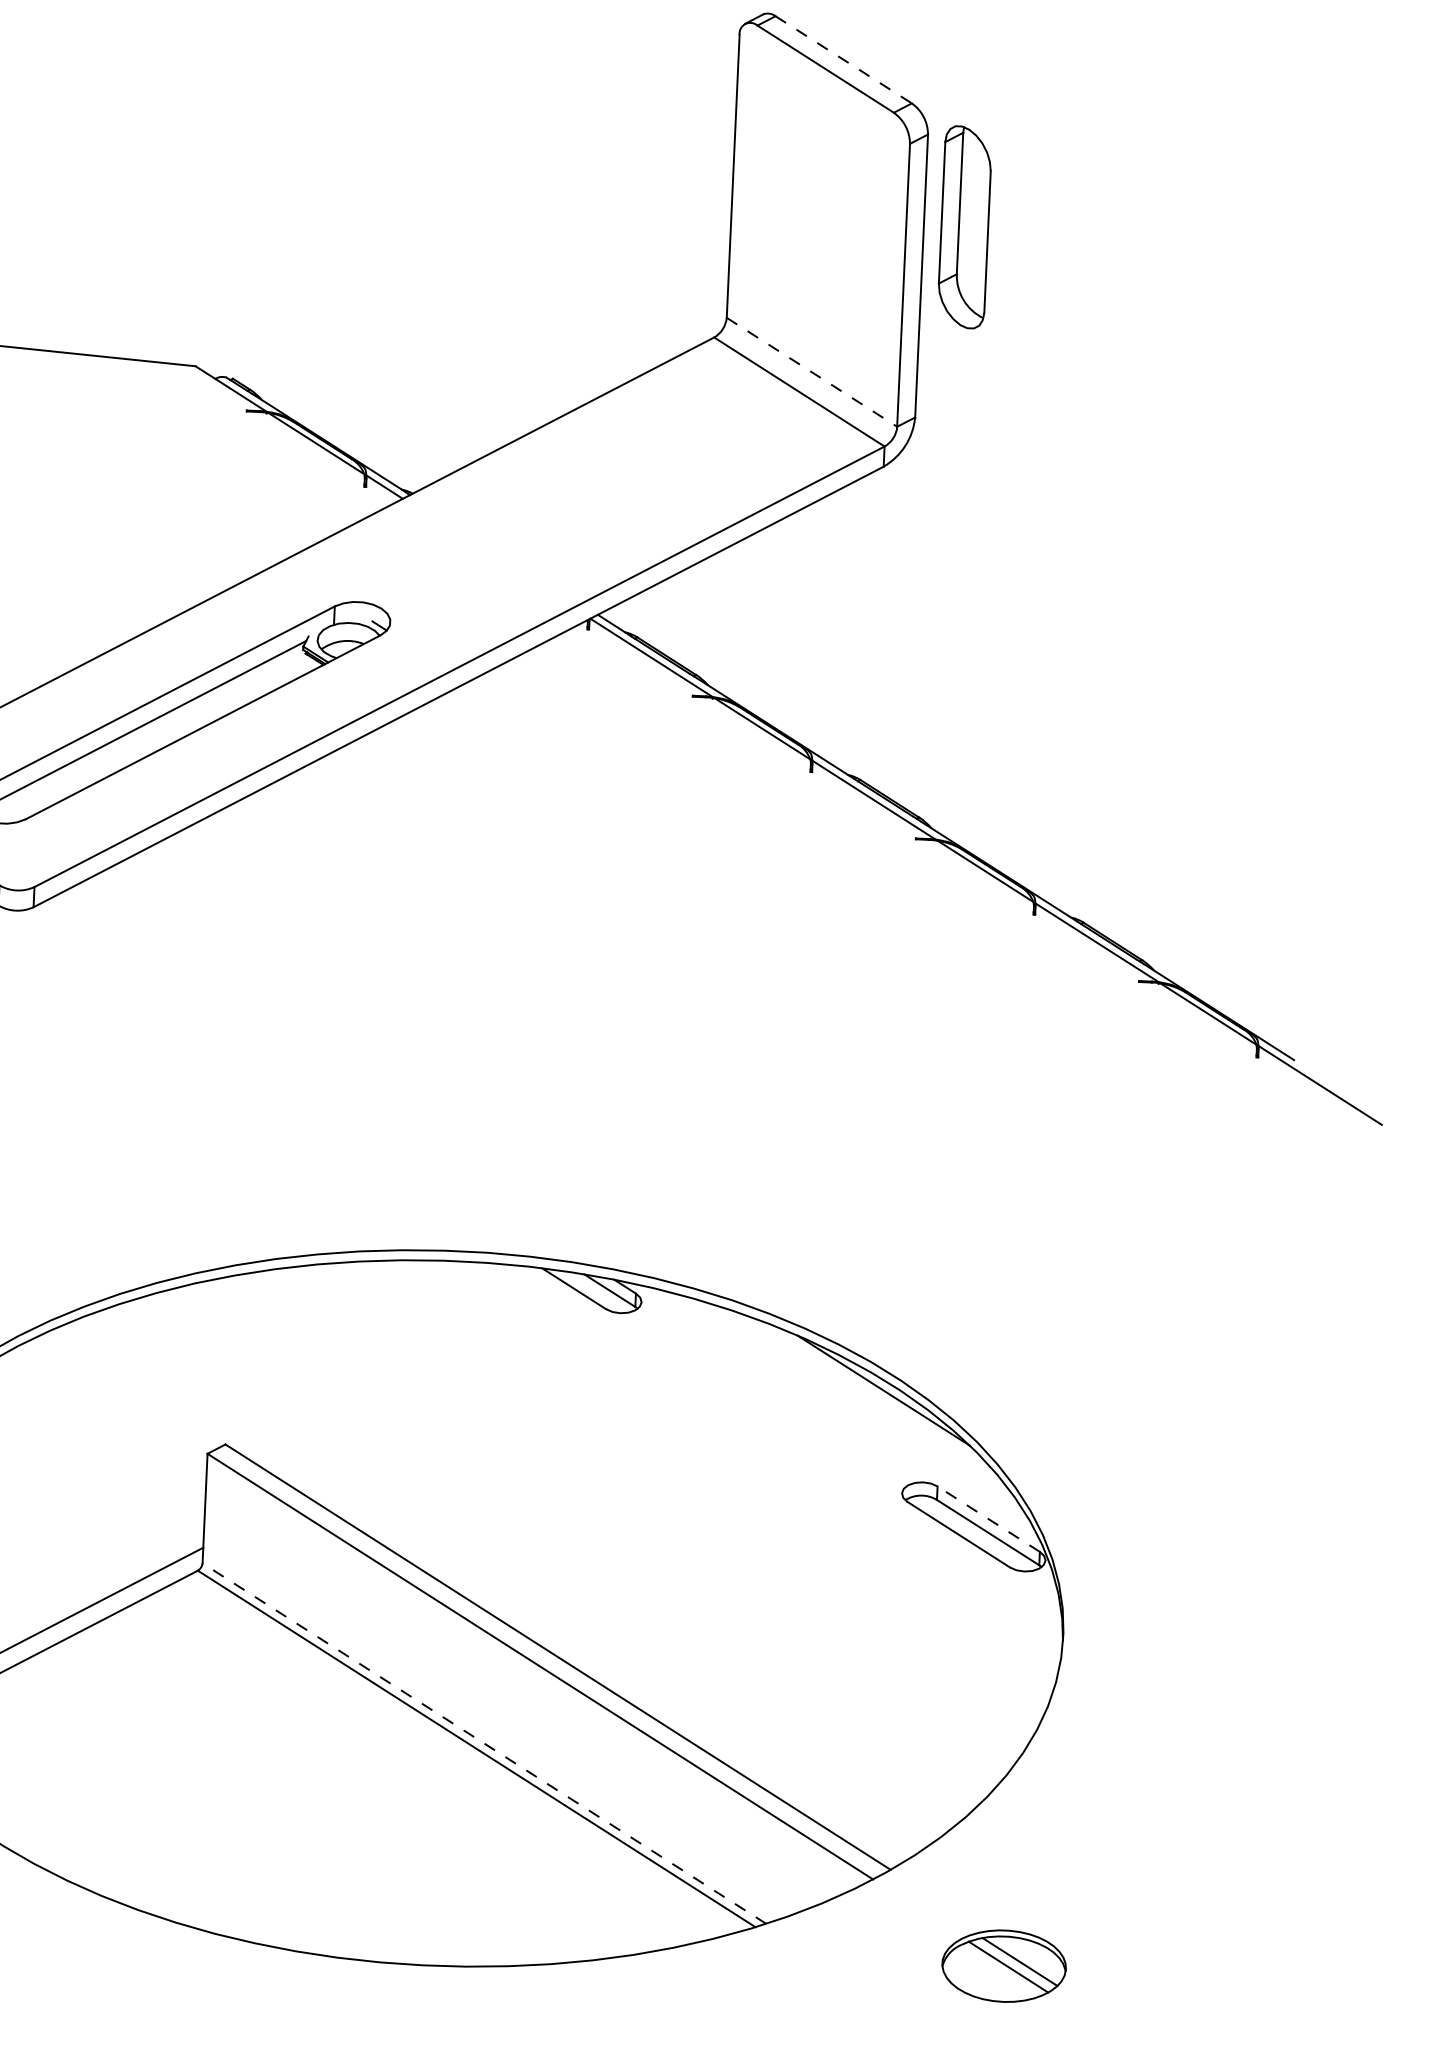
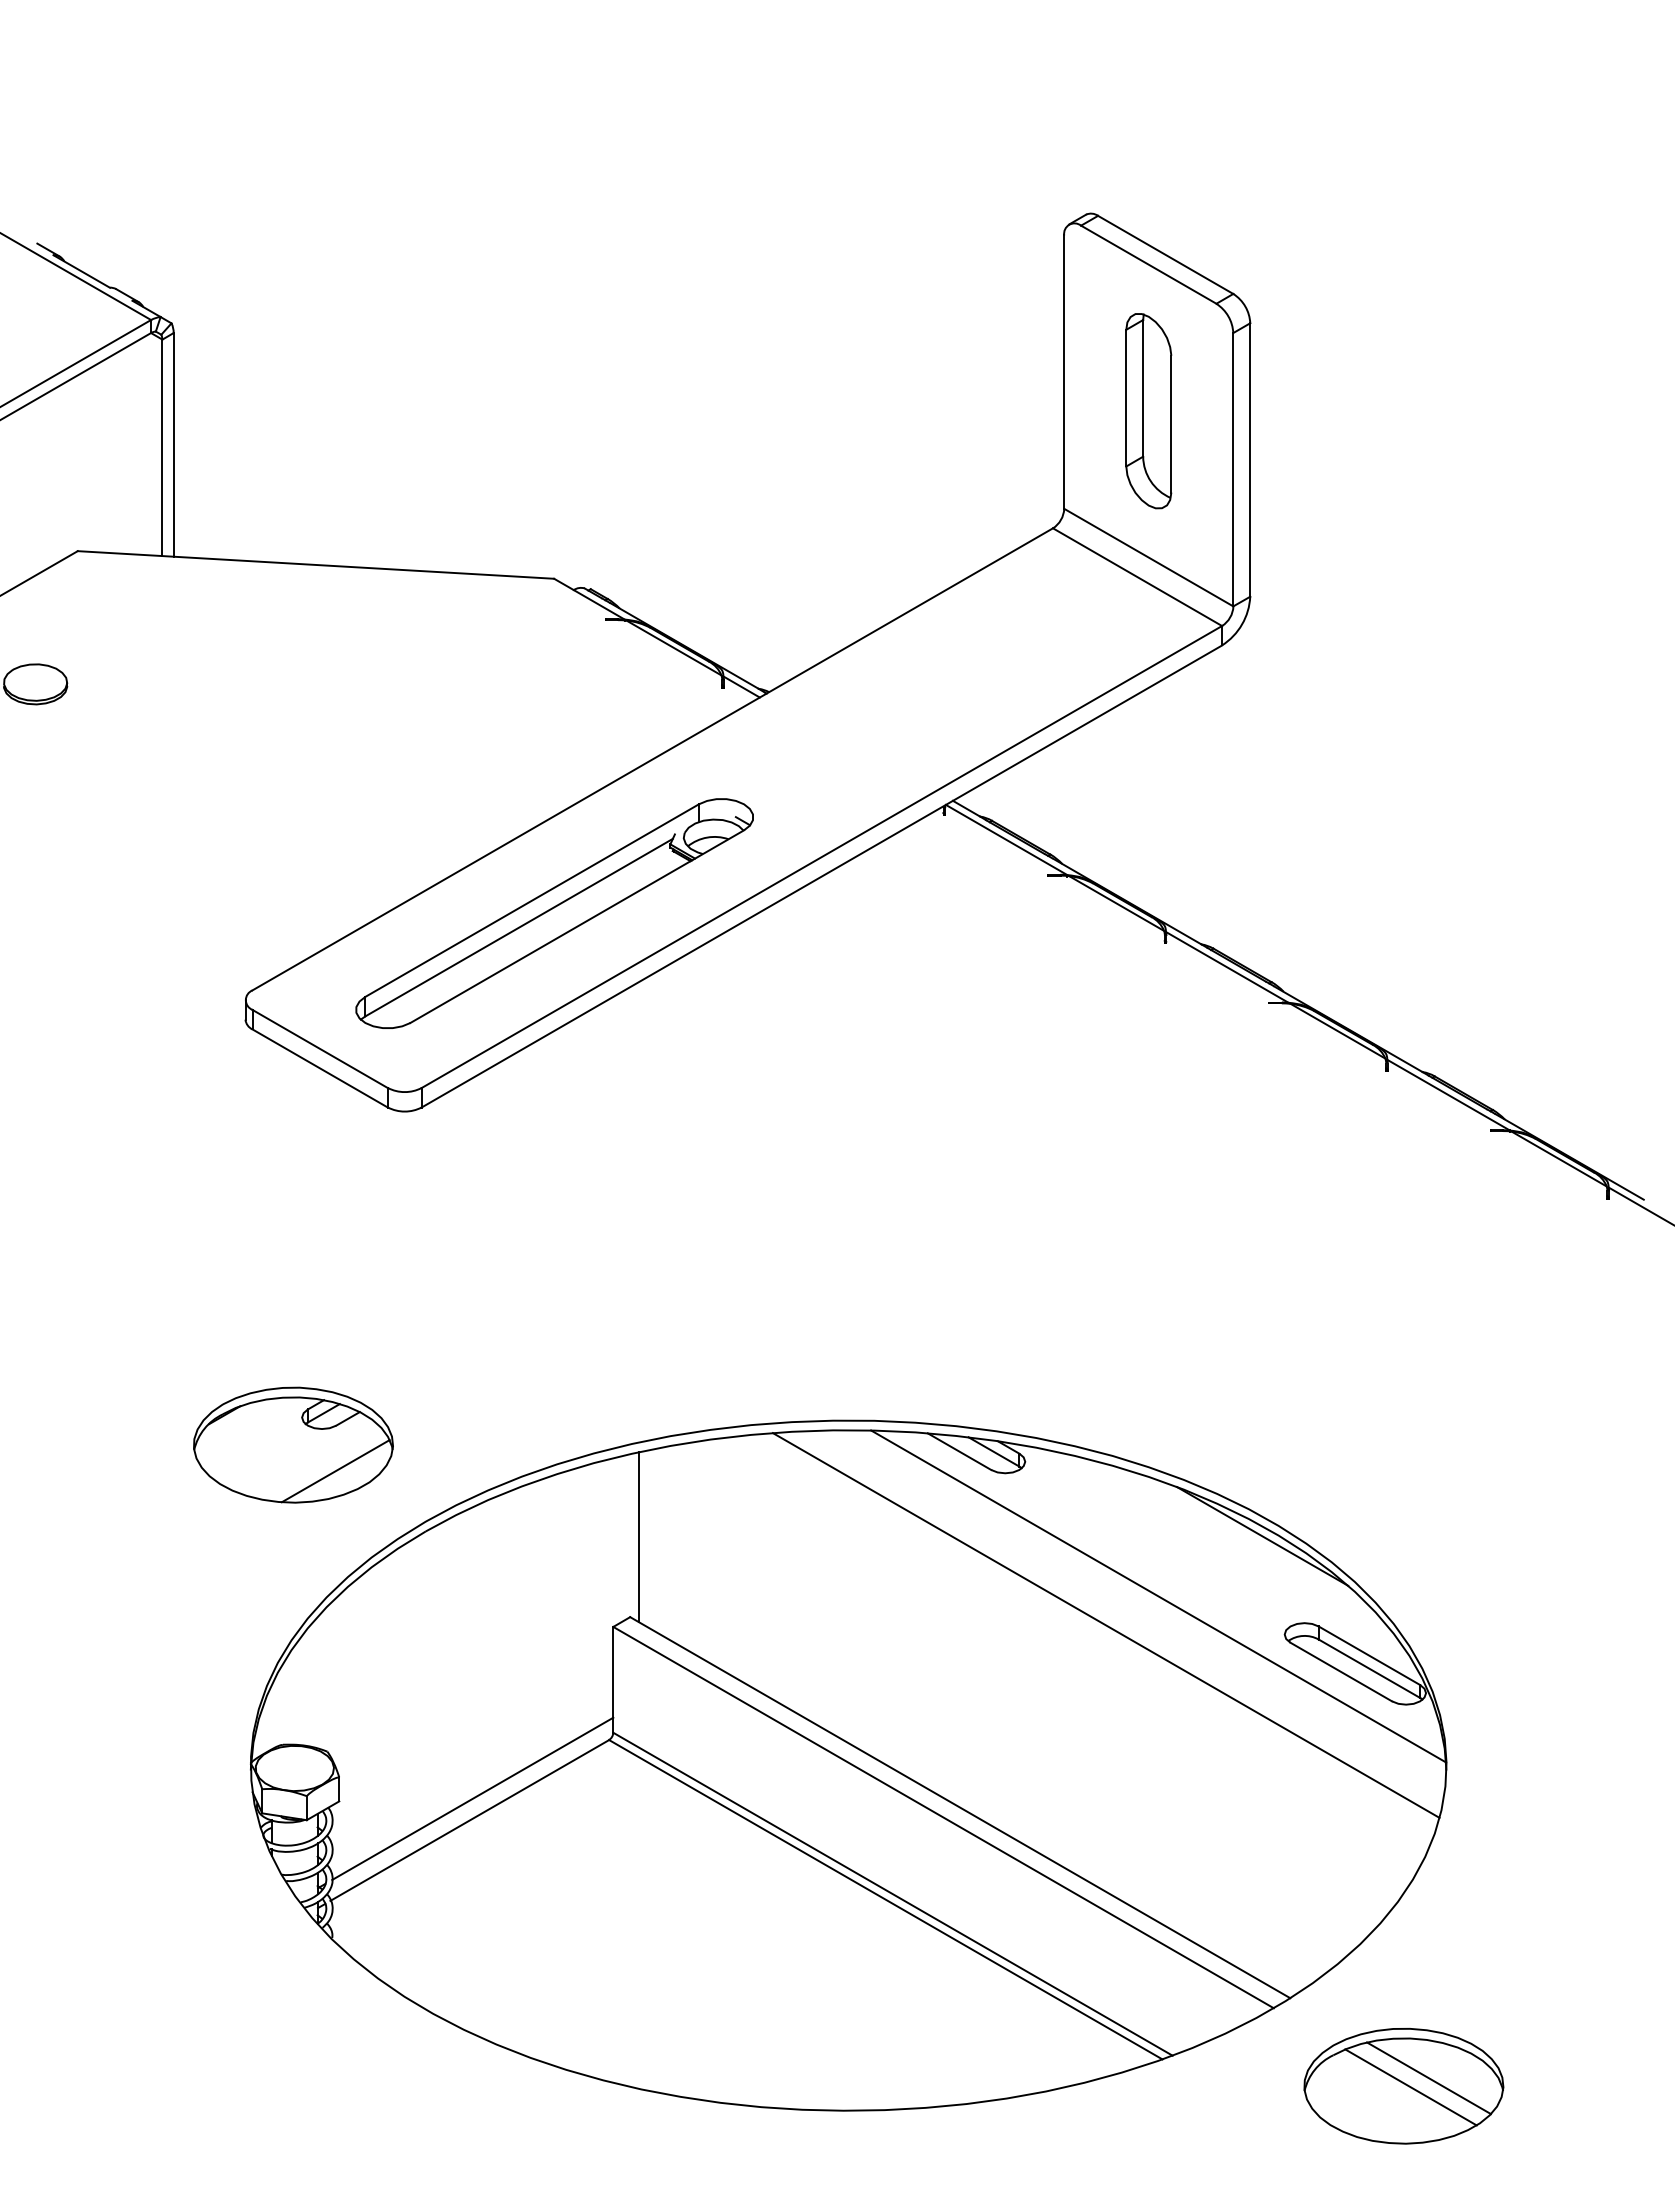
line: (844, 60) -> (1166, 255), dashed -> solid
part: (964, 227) -> (1148, 411), moved
line: (811, 372) -> (1148, 557), dashed -> solid
line: (237, 1362) -> (638, 1537), added
line: (773, 1447) -> (1158, 1596), added
line: (716, 1475) -> (1105, 1625), added
line: (988, 1518) -> (1369, 1655), dashed -> solid
line: (484, 1743) -> (893, 1894), dashed -> solid
part: (1003, 1965) -> (1403, 2085), size x1.67

